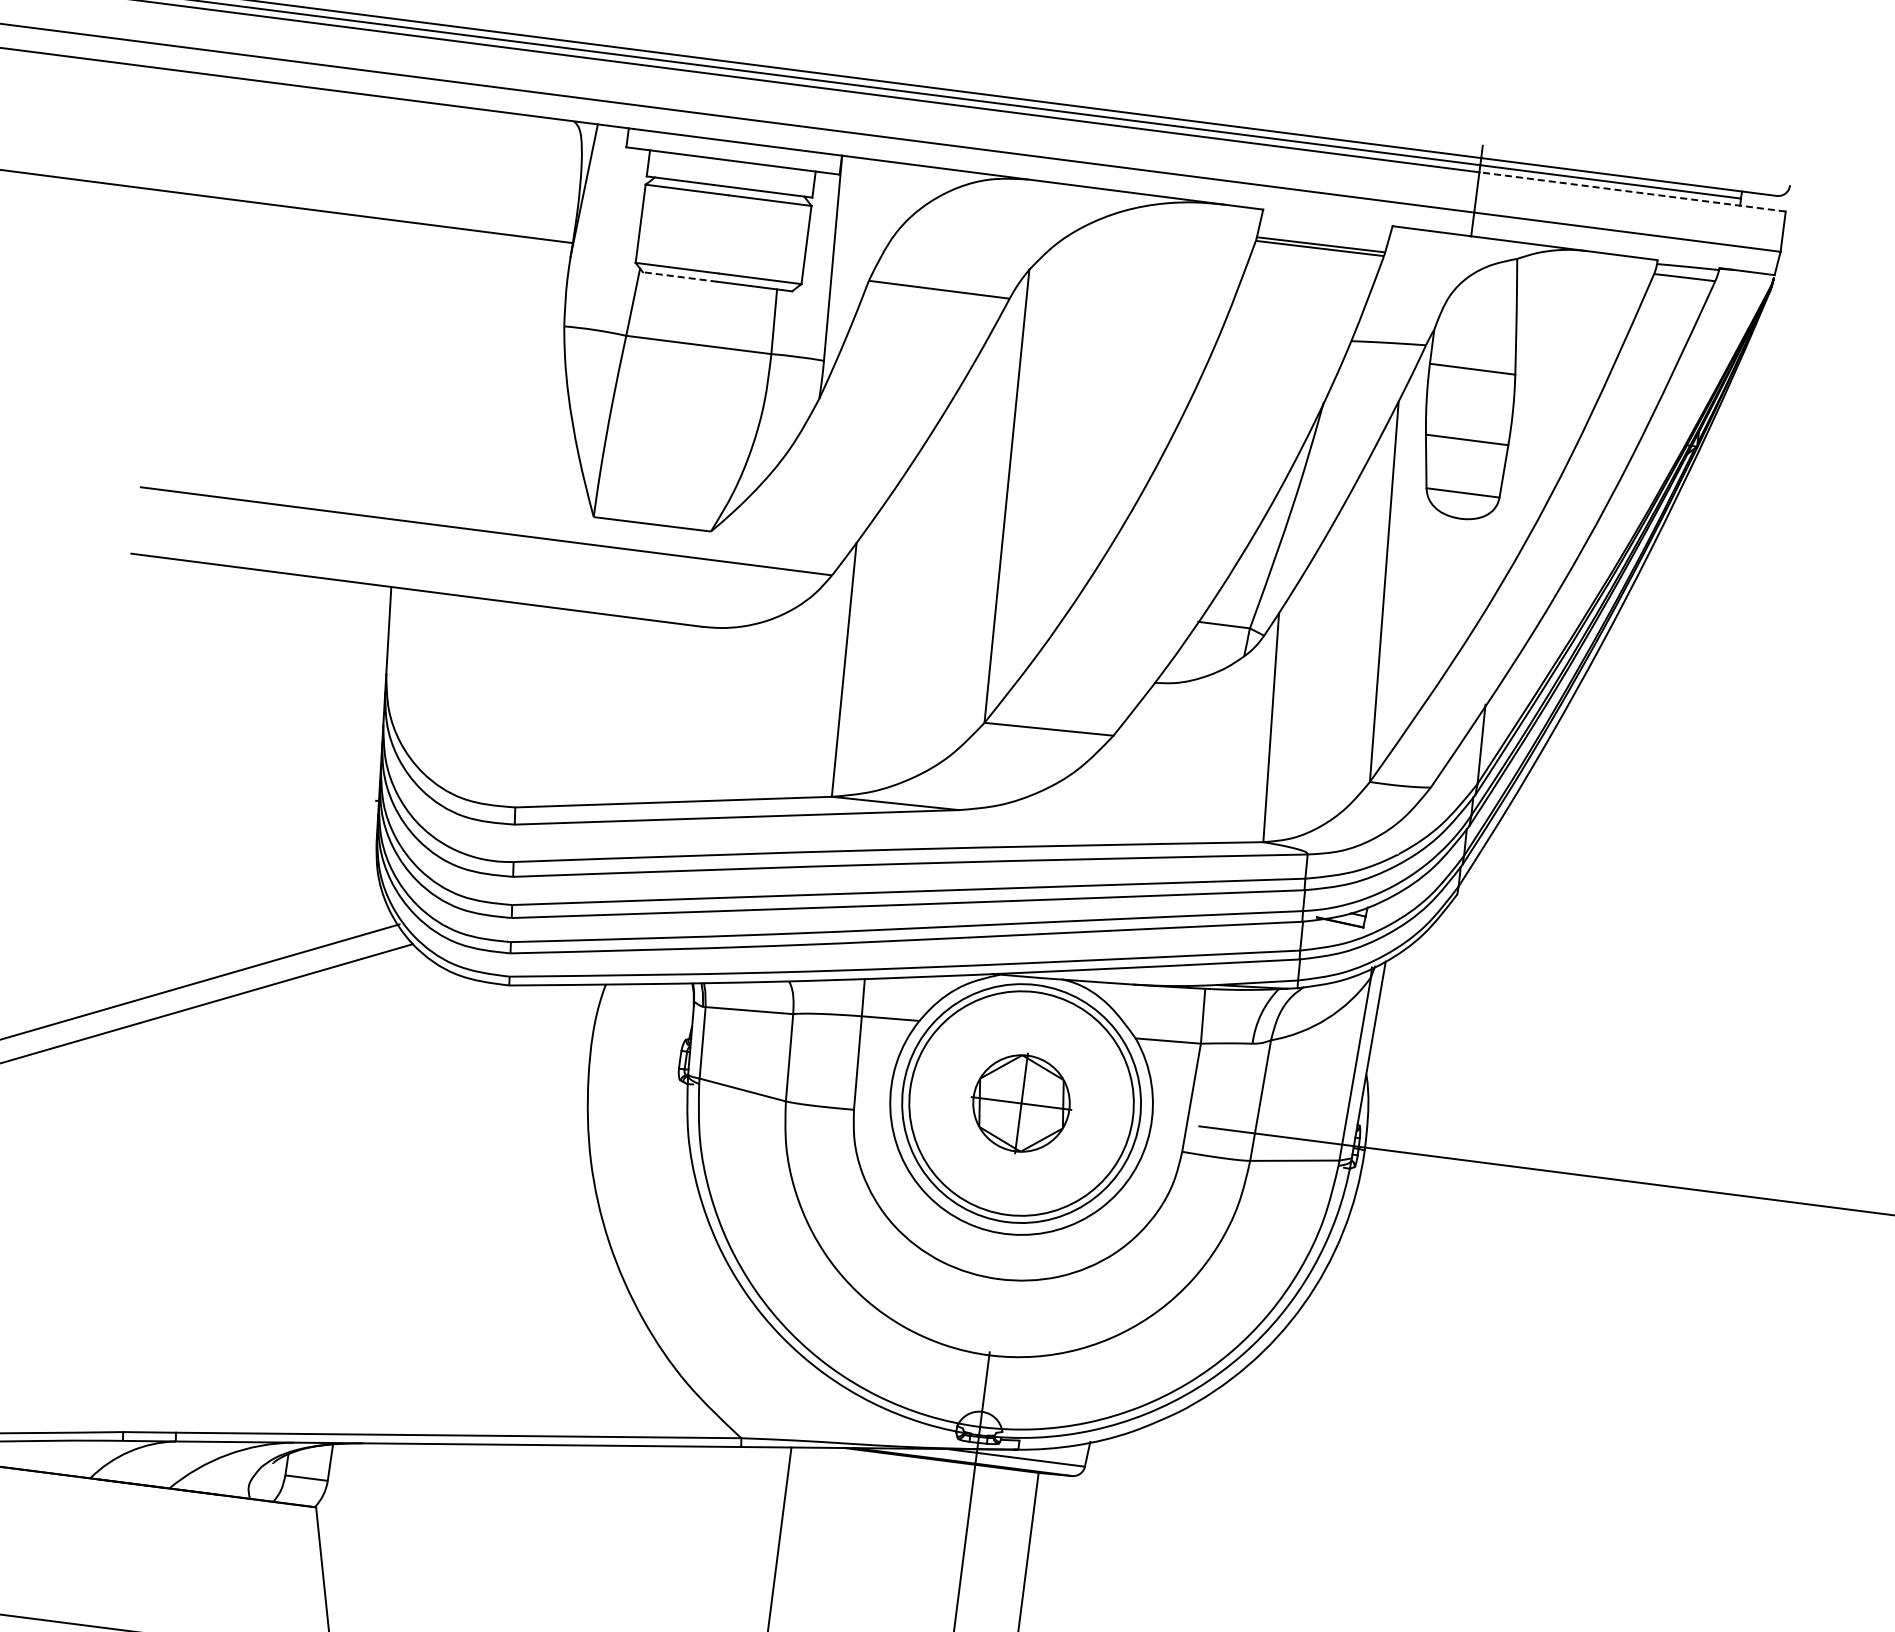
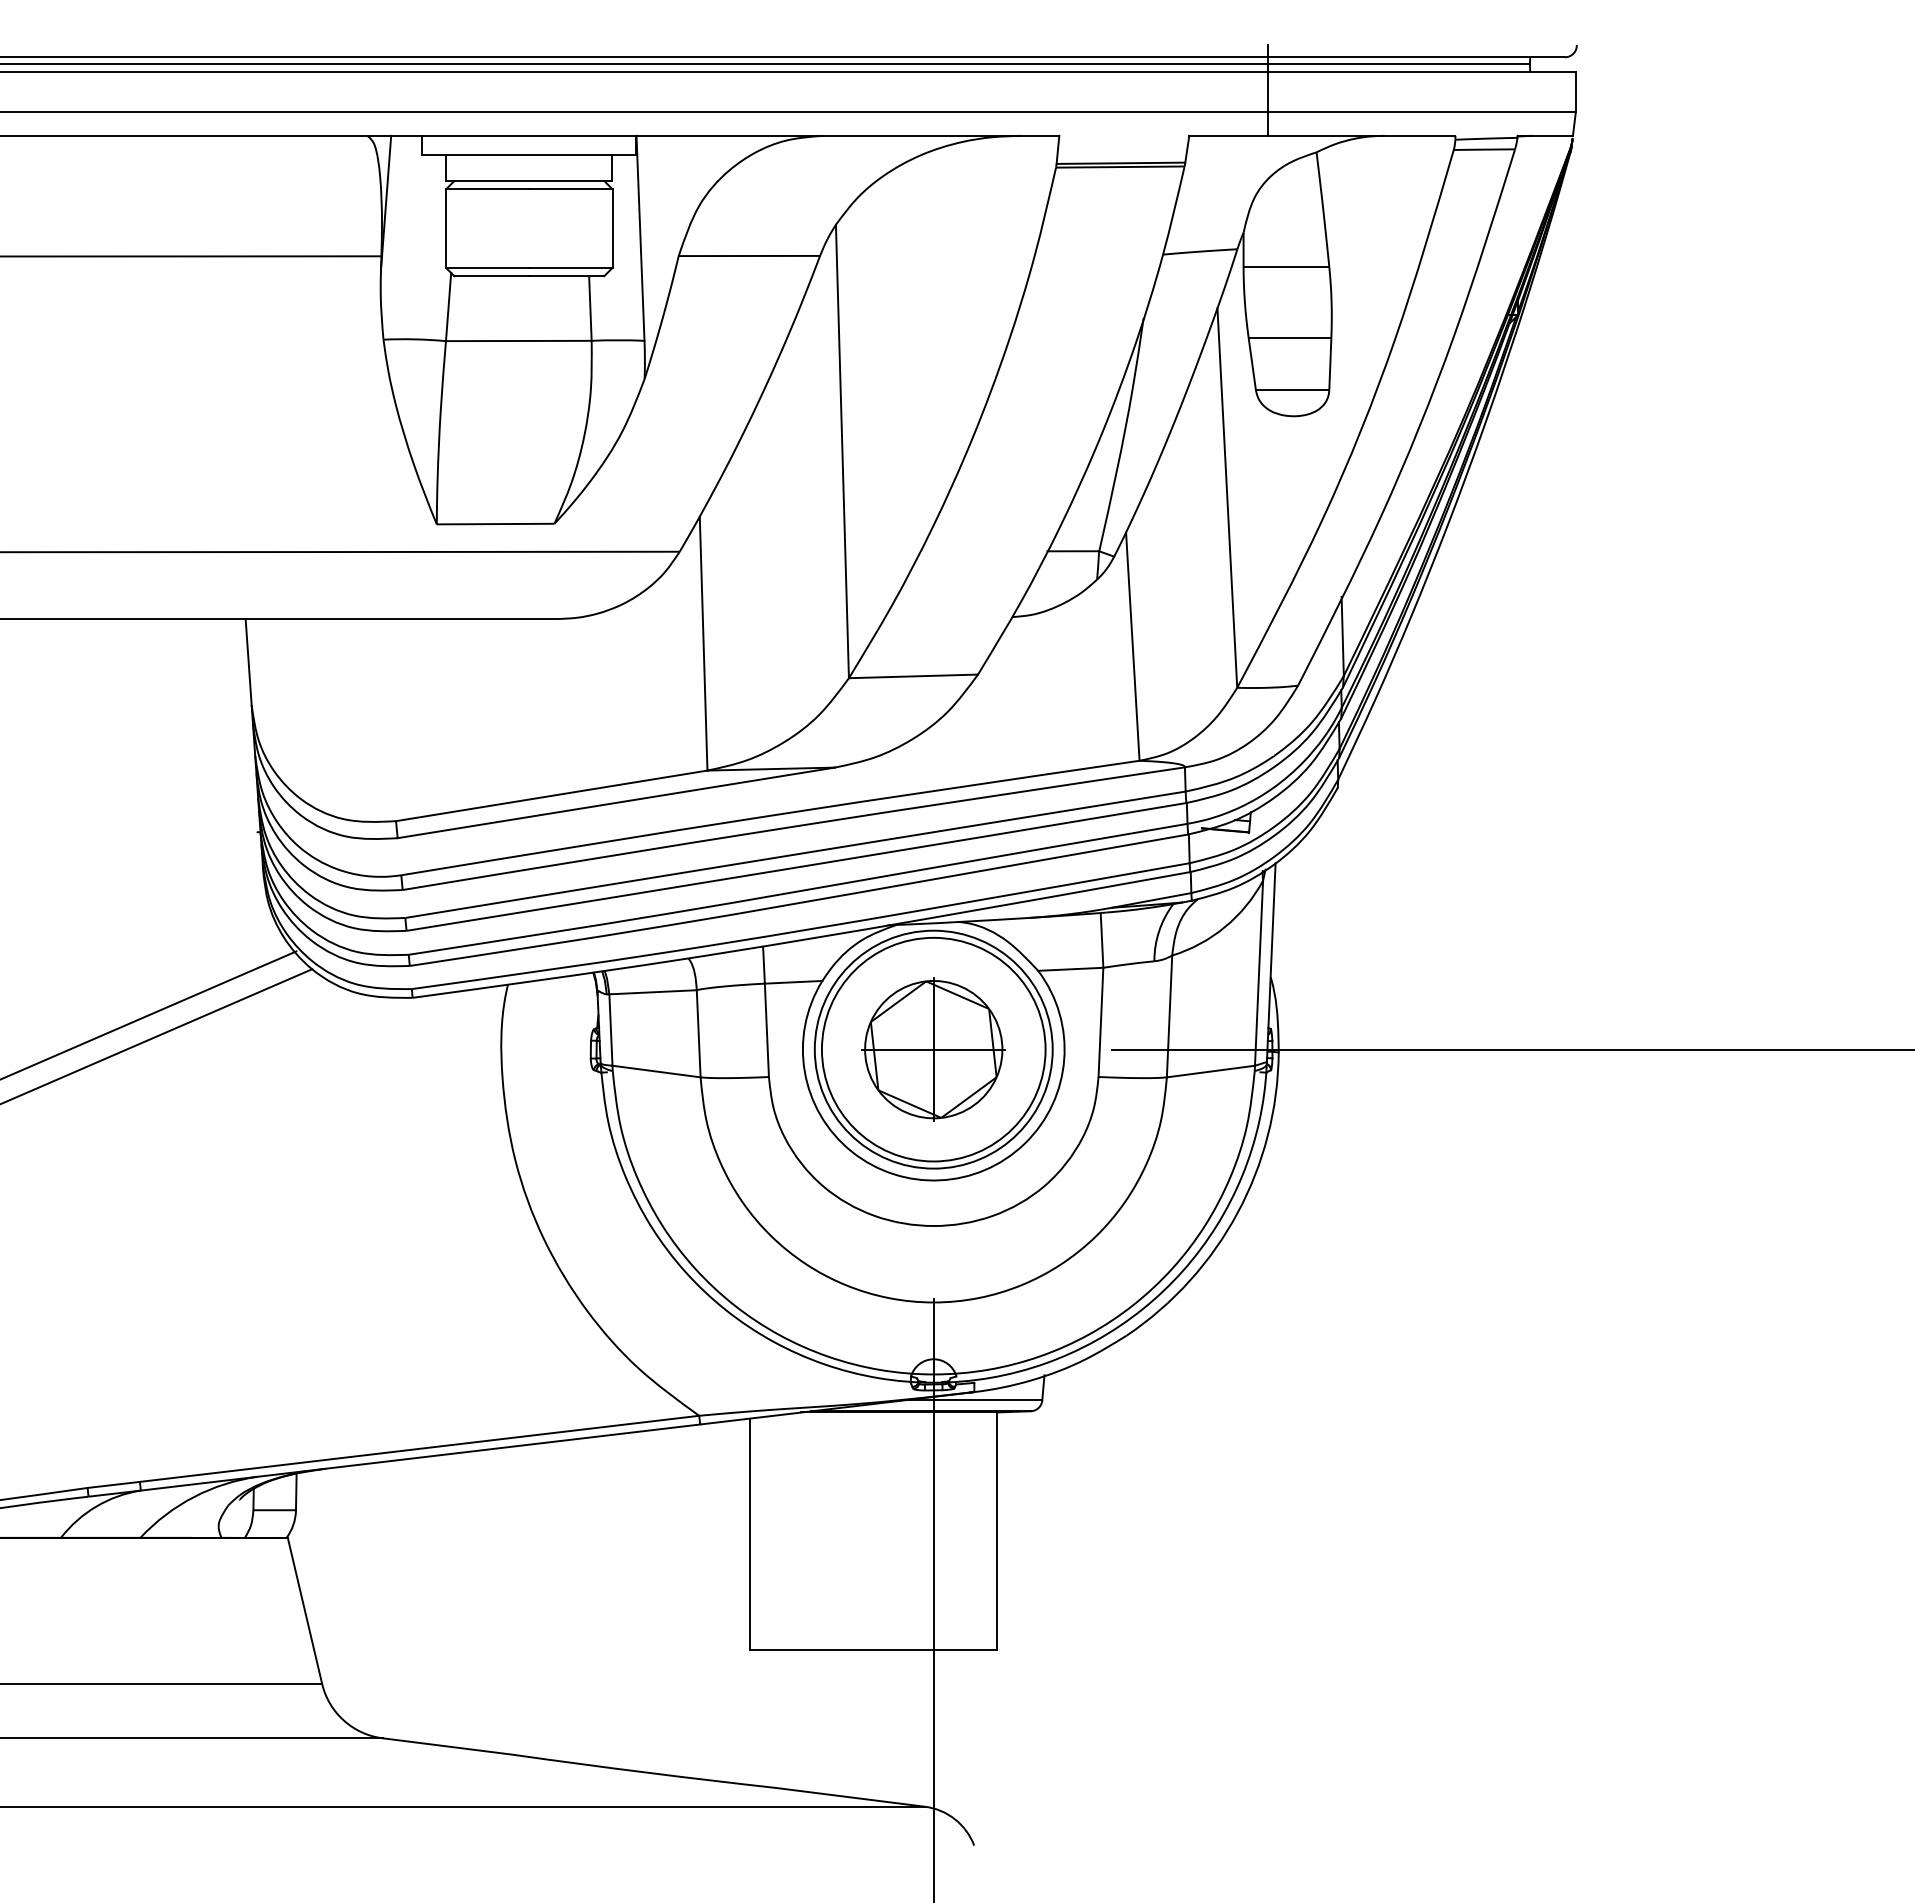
line: (1633, 191) -> (1422, 71), dashed -> solid
line: (679, 277) -> (491, 276), dashed -> solid
part: (1021, 1103) -> (933, 1049), size x1.43

